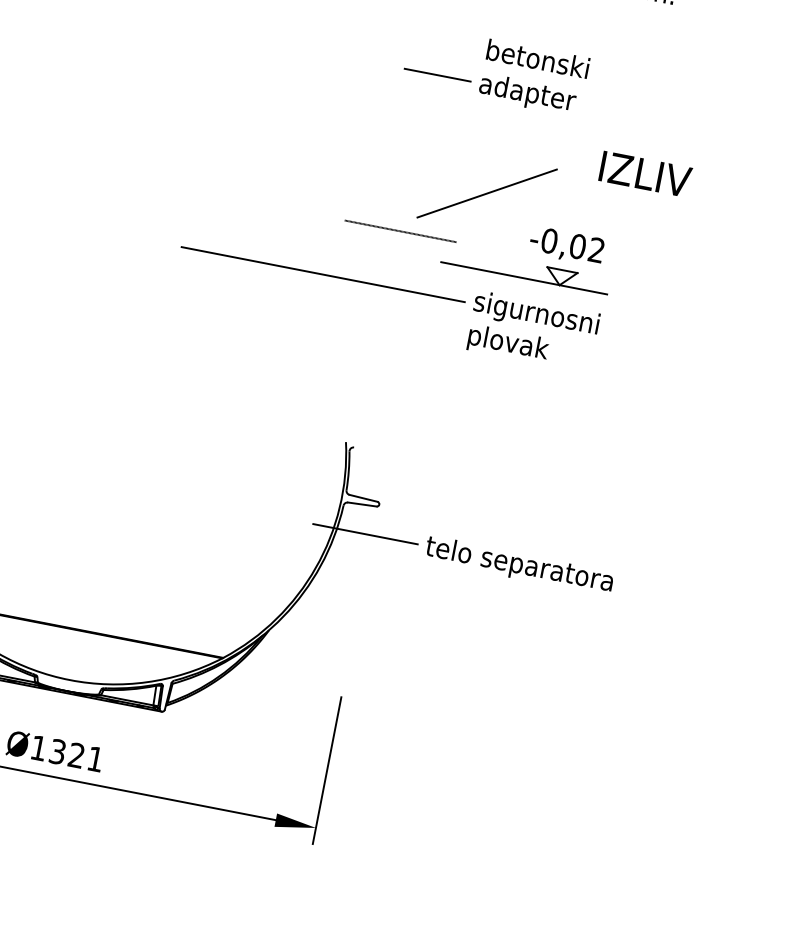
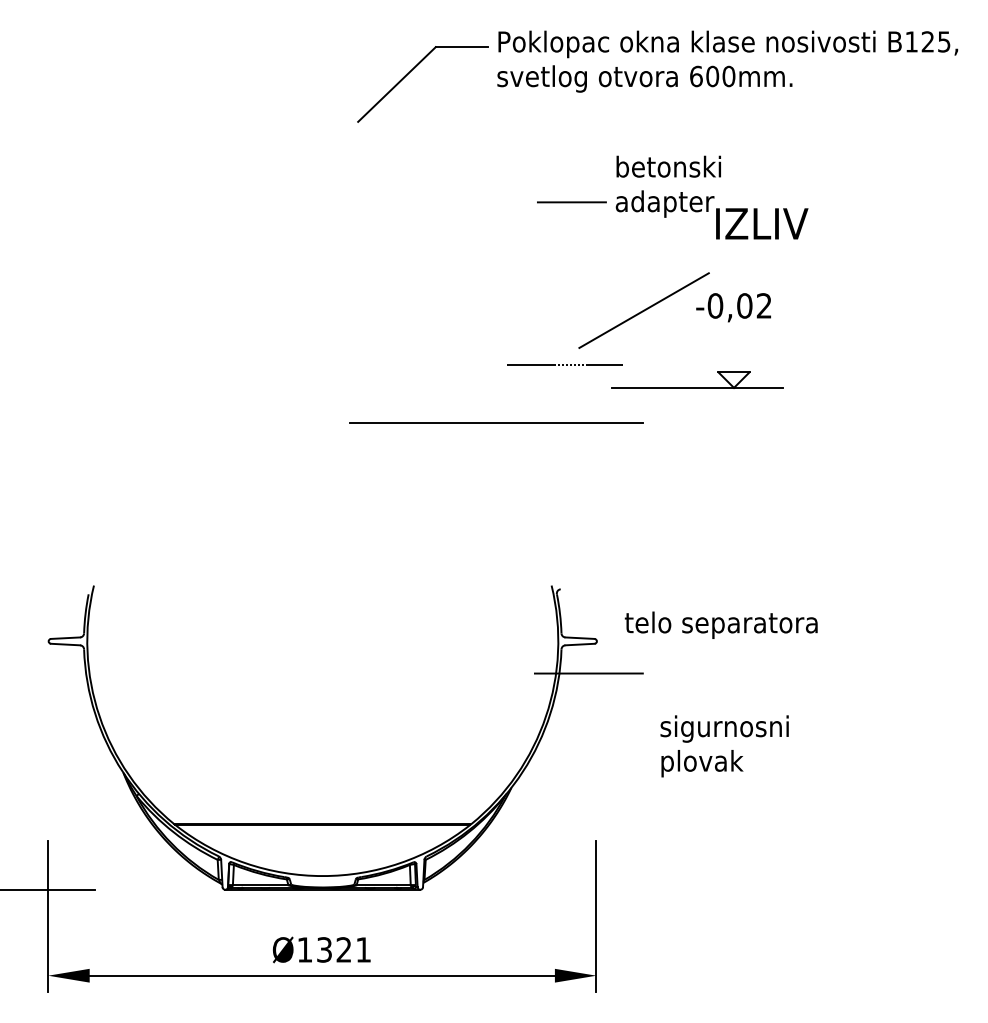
text: (645, 174) -> (762, 223), moved
text: (566, 246) -> (733, 307), moved
text: (532, 331) -> (724, 746), moved
text: (518, 564) -> (720, 624), moved

